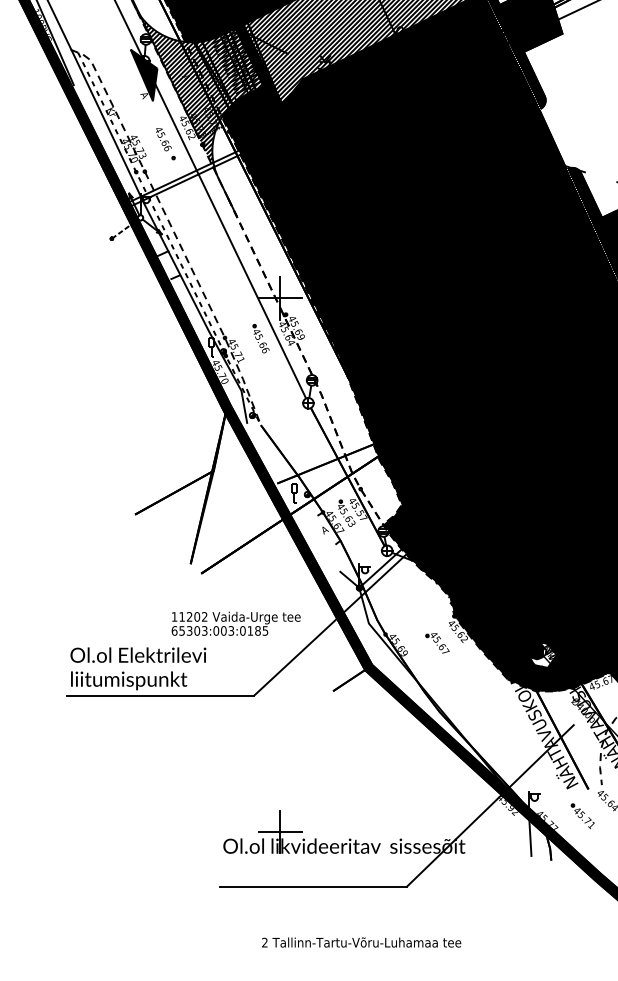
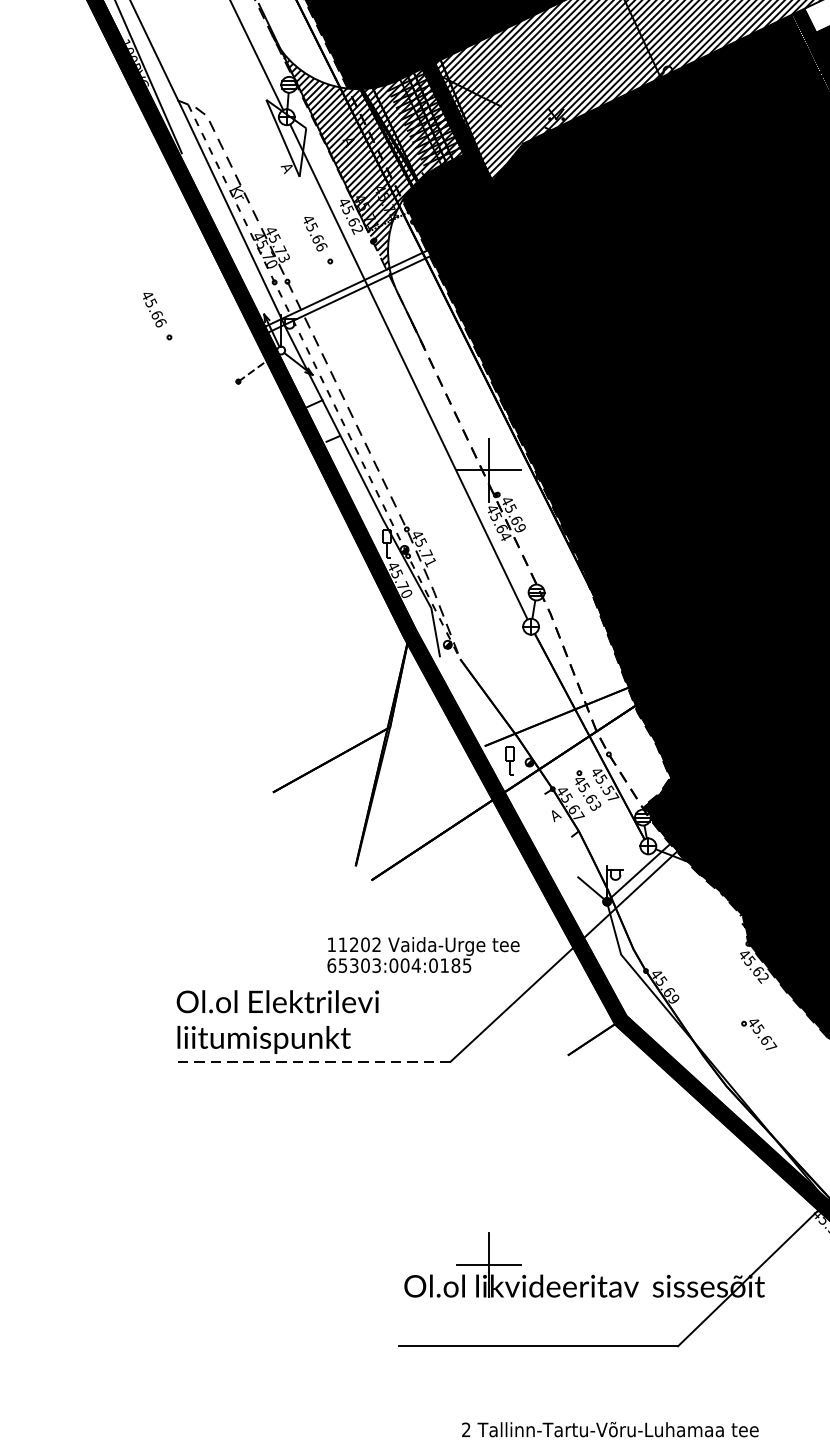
fill: (143, 75) -> (285, 138), removed
part: (57, 195) -> (157, 317), added
part: (260, 338) -> (459, 530), removed
text: (231, 630) -> (416, 964), 65303:003:0185 -> 65303:004:0185
part: (437, 643) -> (759, 1034), moved
line: (160, 695) -> (310, 1061), solid -> dashed

